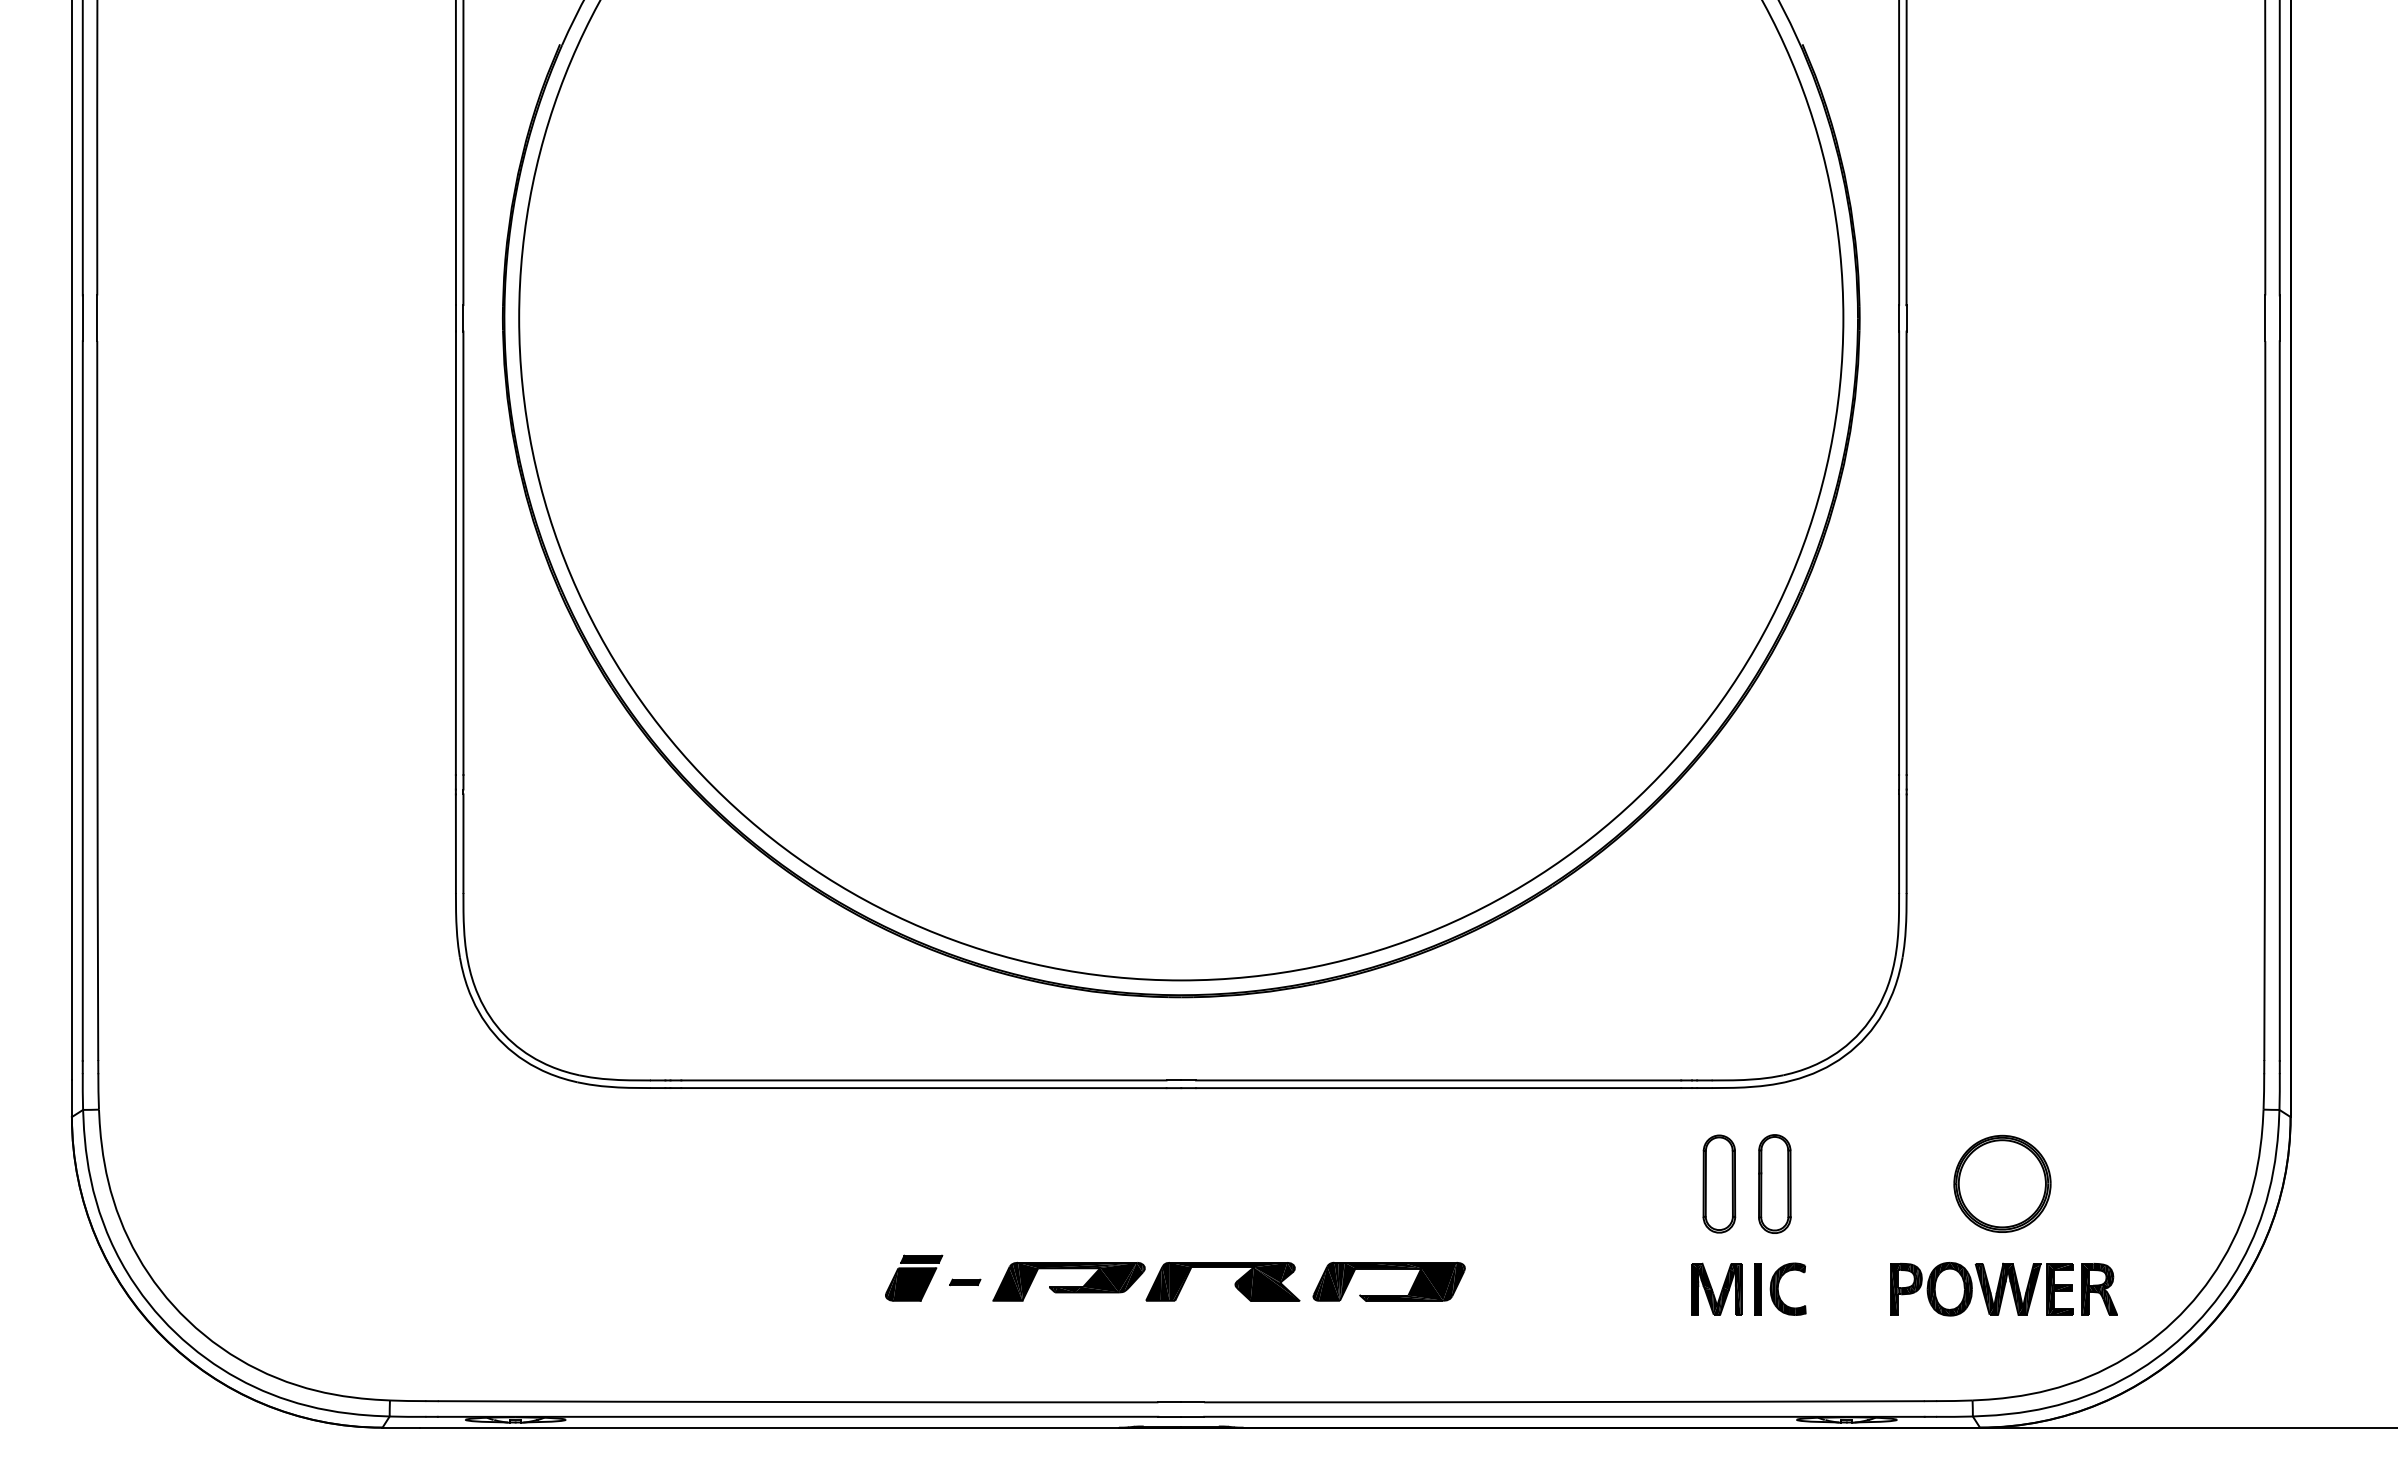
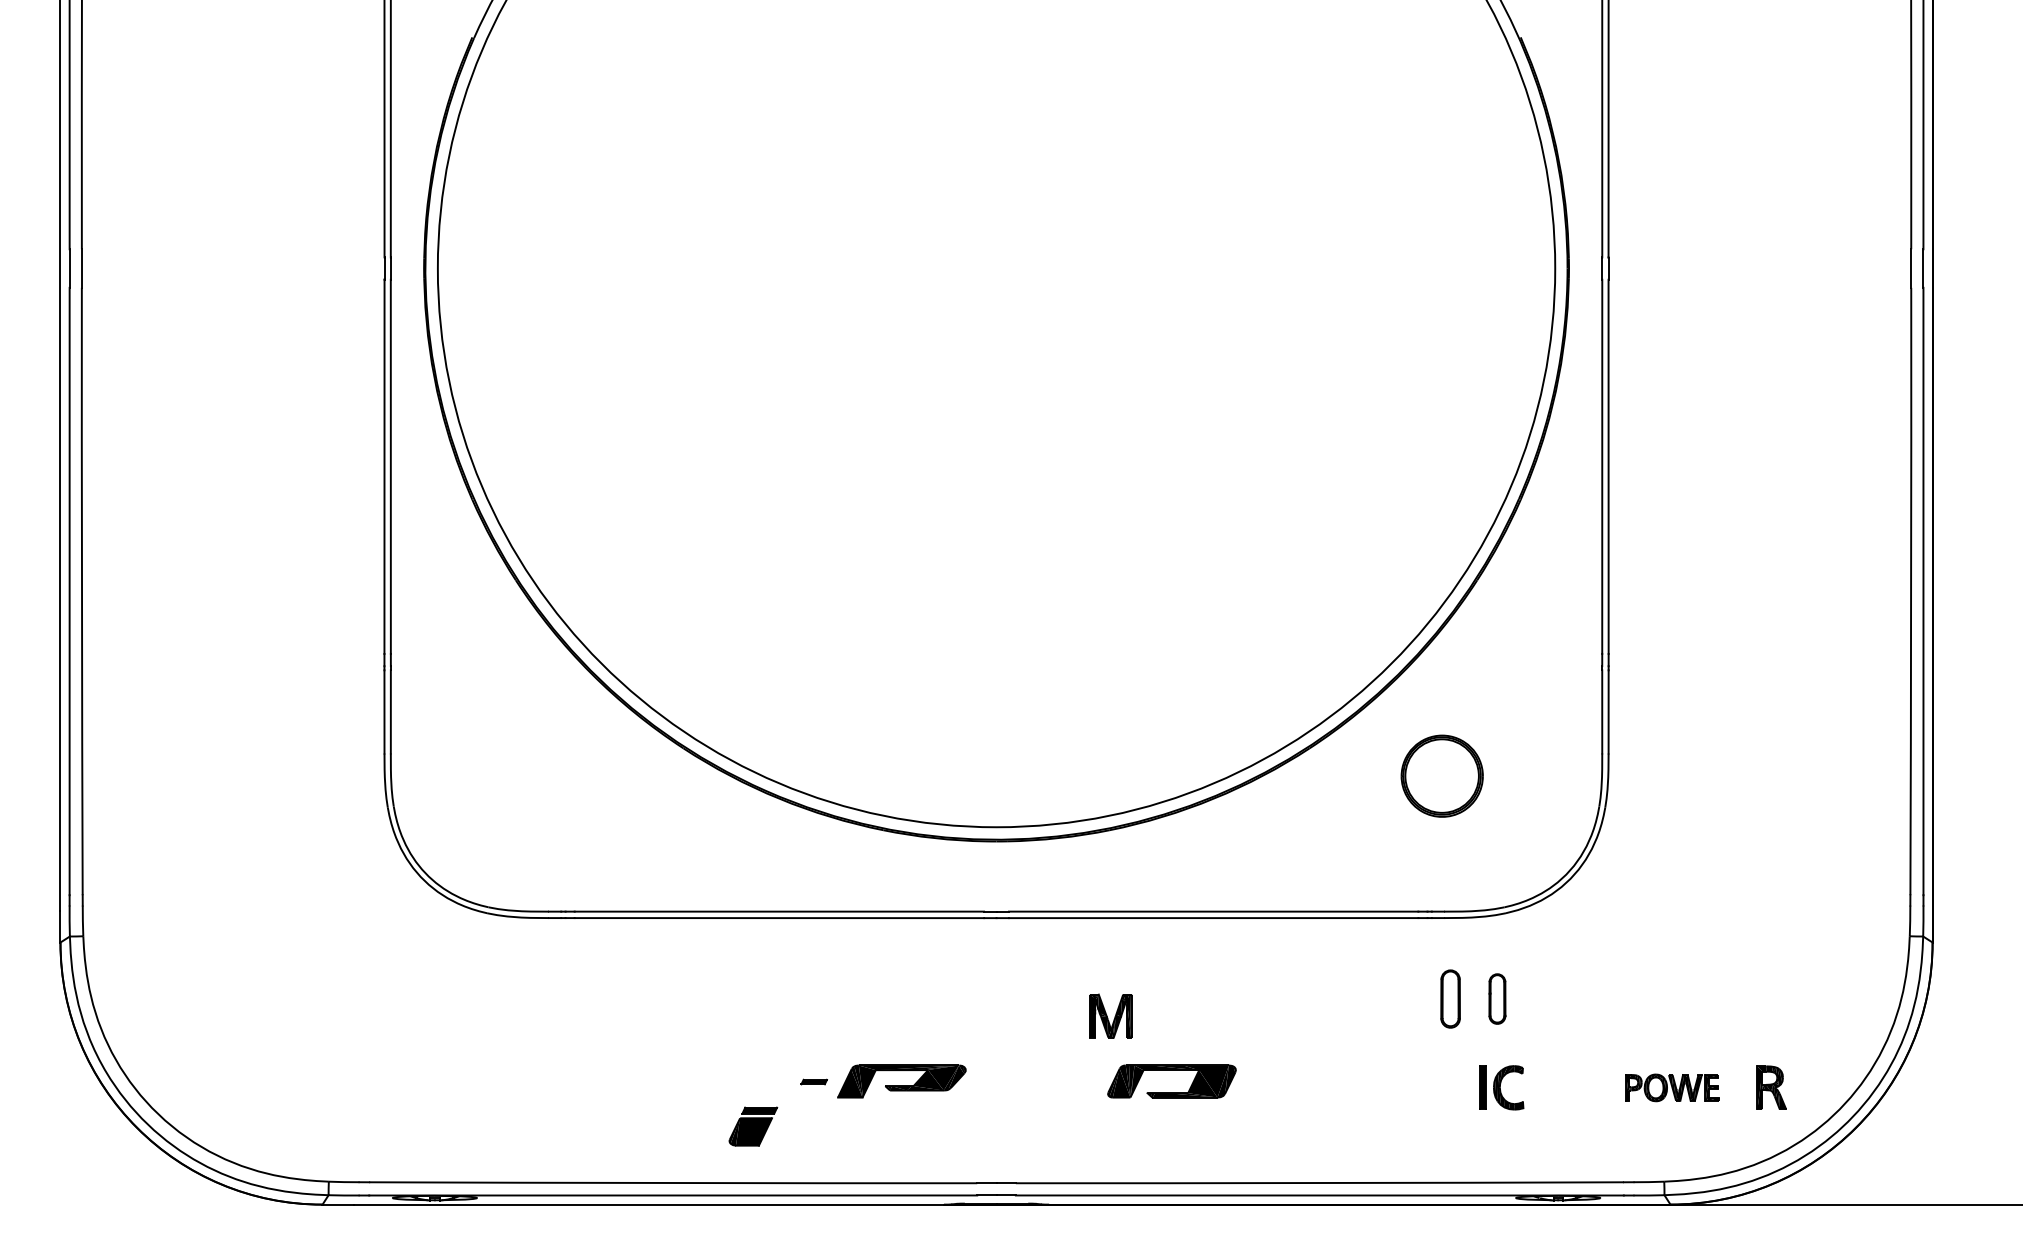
part: (1719, 1183) -> (1450, 998), size x0.7
part: (1774, 1183) -> (1497, 998), size x0.6
part: (2002, 1183) -> (1442, 775), moved
part: (914, 1277) -> (753, 1126), moved
part: (1234, 1283) -> (1041, 1082), removed
part: (1716, 1288) -> (1110, 1015), moved
part: (1981, 1289) -> (1671, 1088), size x0.6

